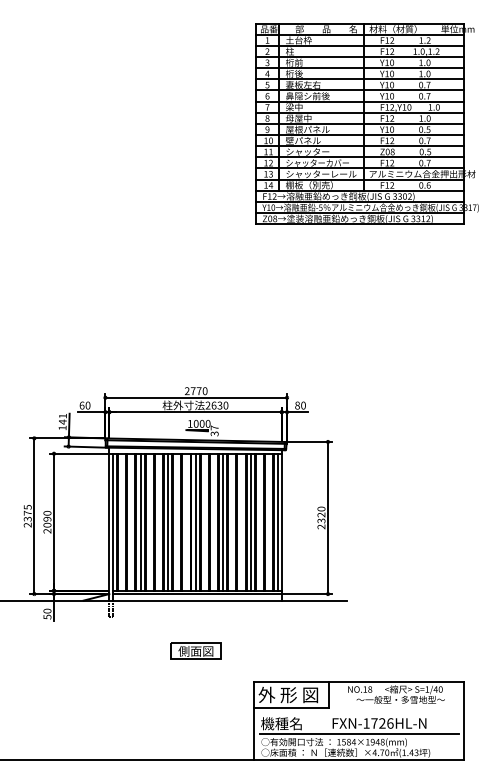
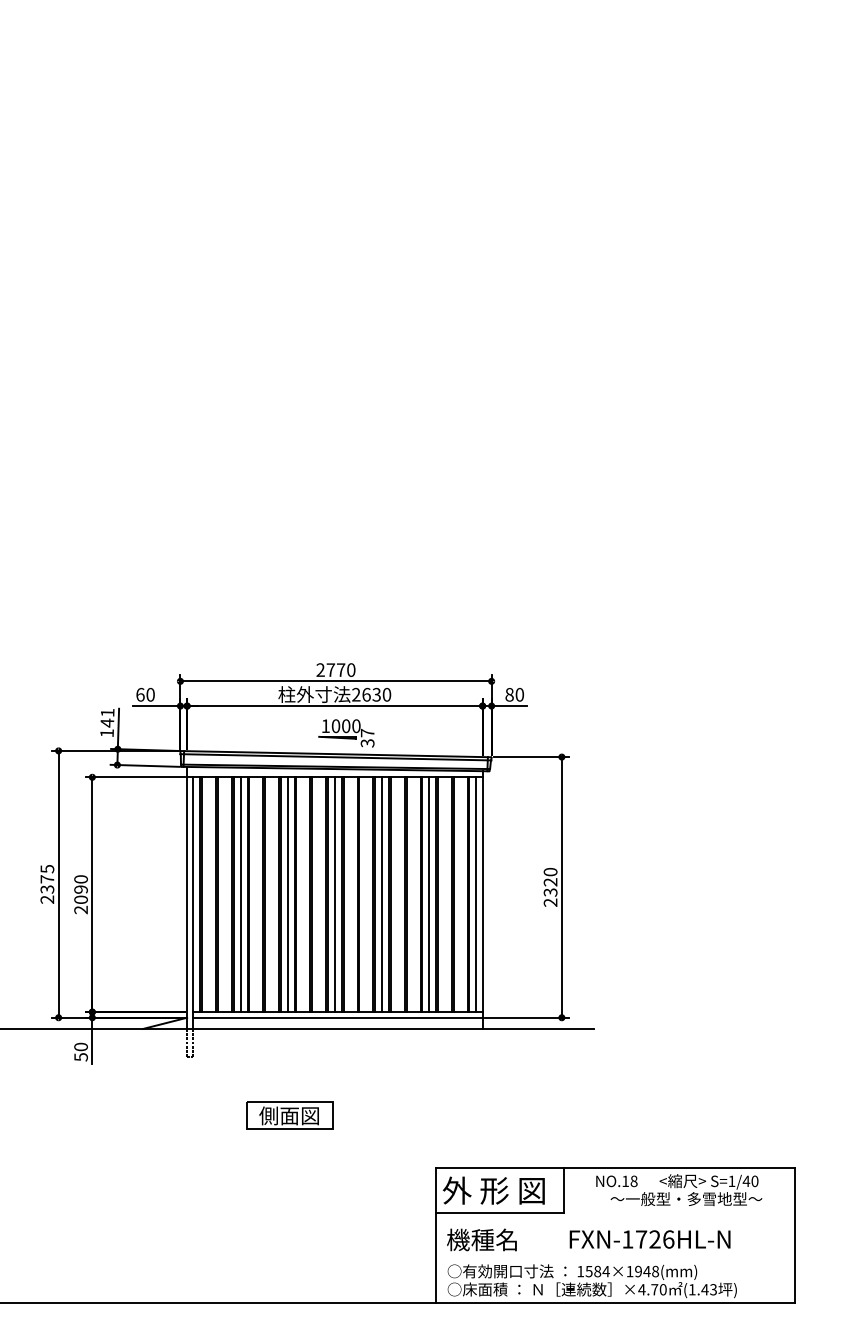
part: (366, 123) -> (627, 211), removed
part: (195, 650) -> (288, 1114), moved
line: (358, 734) -> (614, 1258), removed

